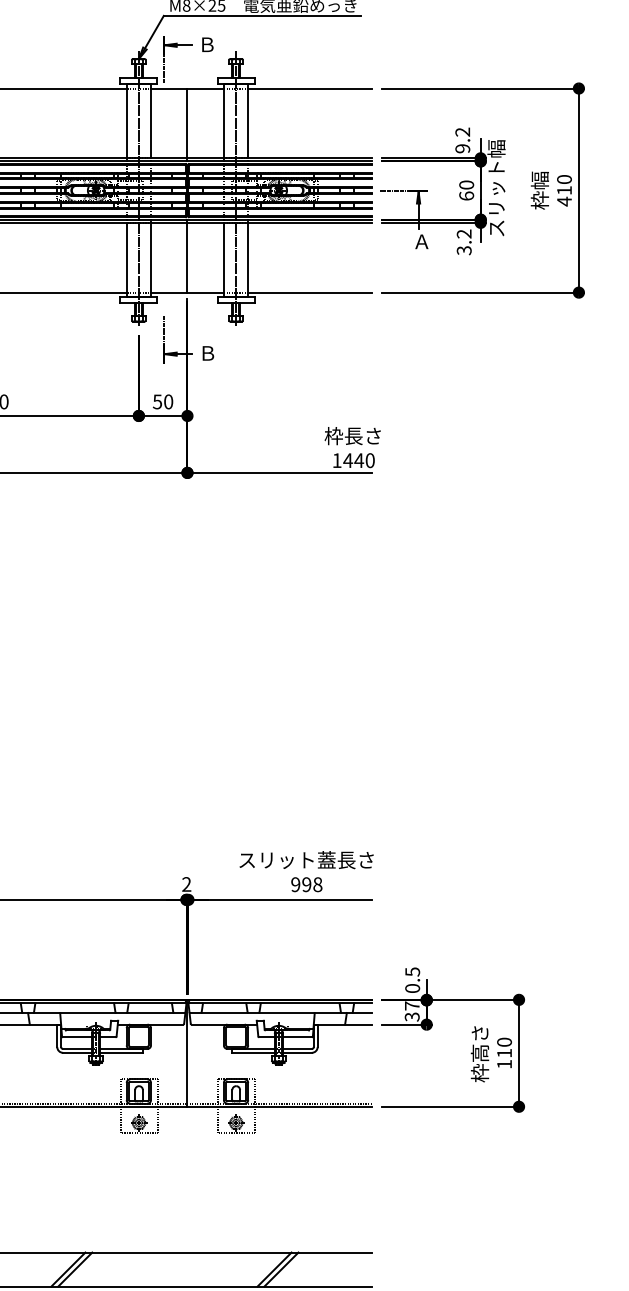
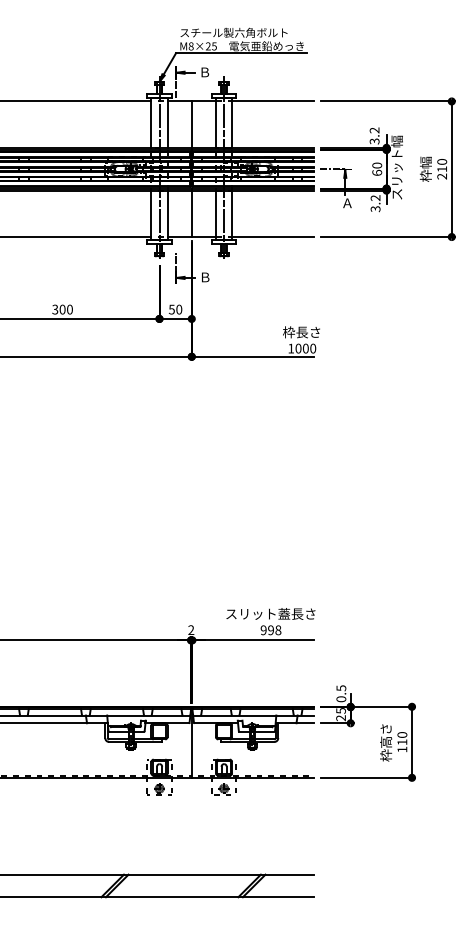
text: (462, 148) -> (374, 141), 9.2 -> 3.2
text: (563, 201) -> (441, 176), 410 -> 210
text: (354, 460) -> (302, 348), 1440 -> 1000
text: (411, 1011) -> (340, 714), 37 -> 25

